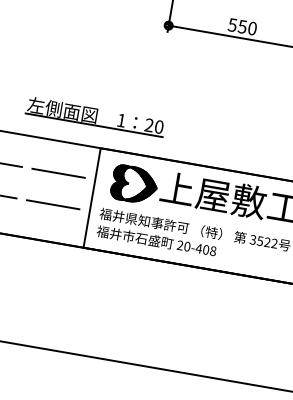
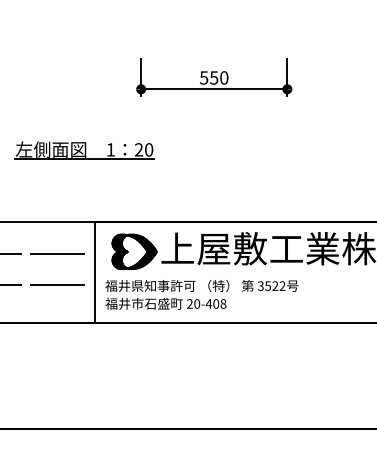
part: (95, 116) -> (84, 150), moved

